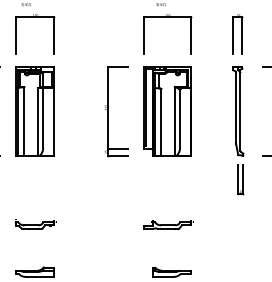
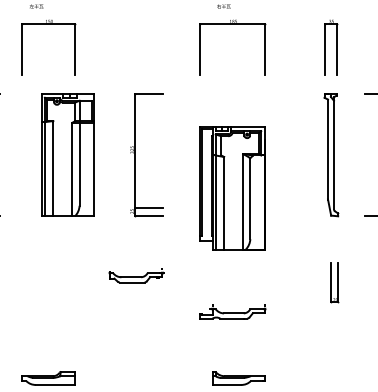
part: (34, 111) -> (67, 154), moved
part: (108, 111) -> (135, 154), moved
part: (167, 111) -> (232, 188), moved
part: (240, 179) -> (334, 282), moved
part: (35, 224) -> (136, 275), moved

